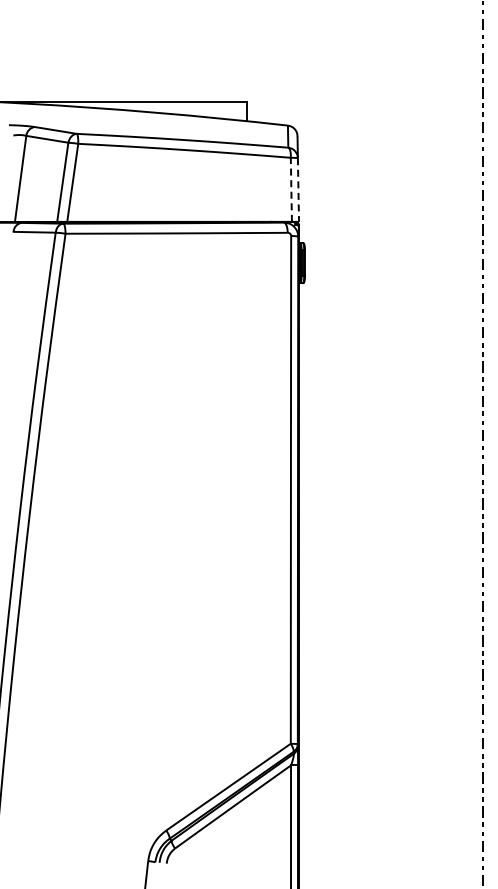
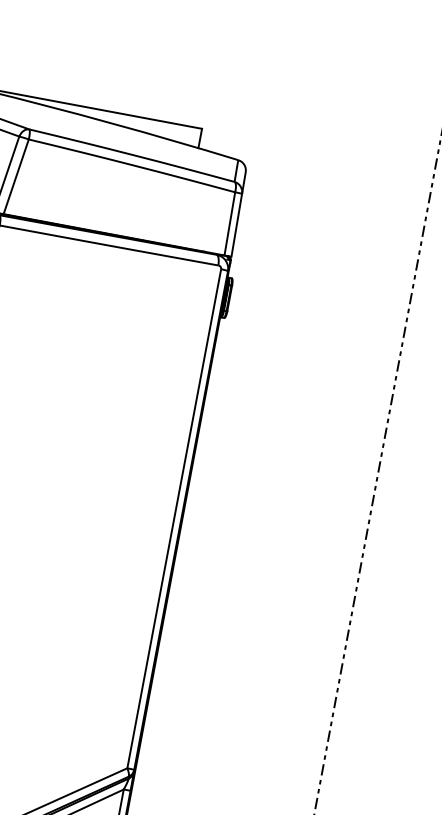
line: (291, 189) -> (230, 223), dashed -> solid
line: (298, 190) -> (236, 225), dashed -> solid

